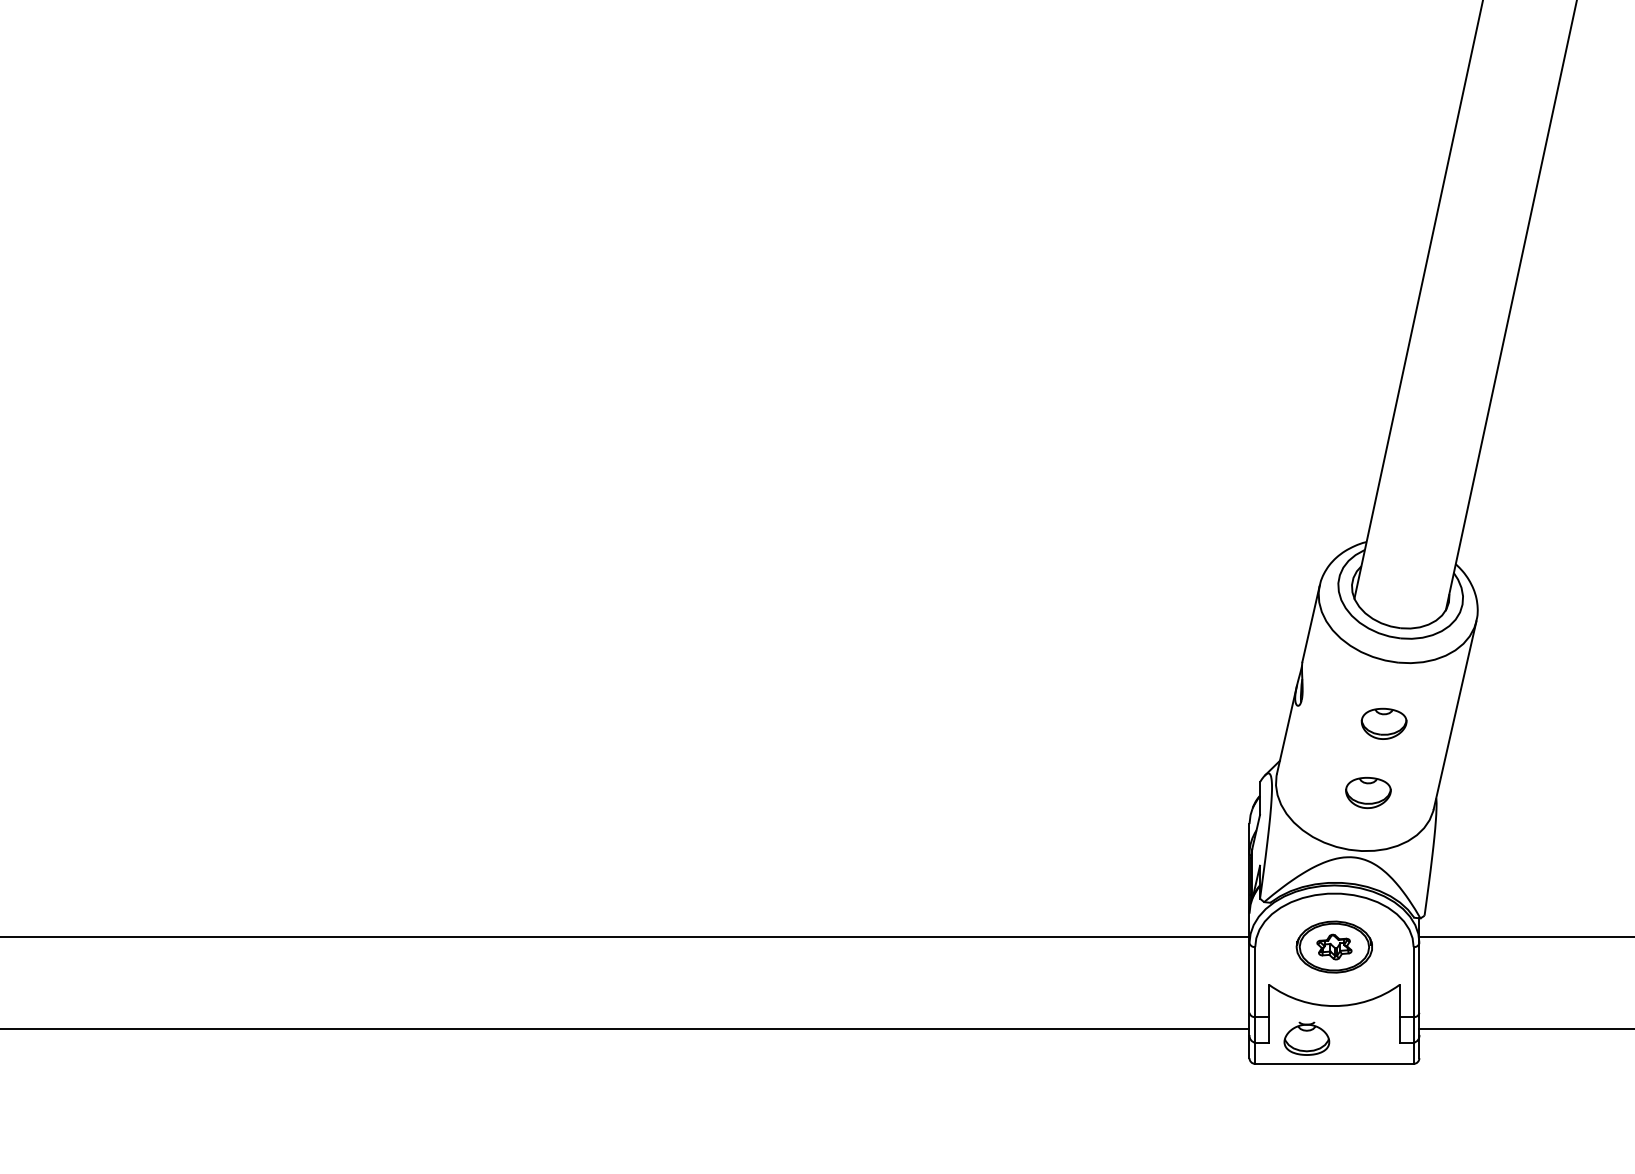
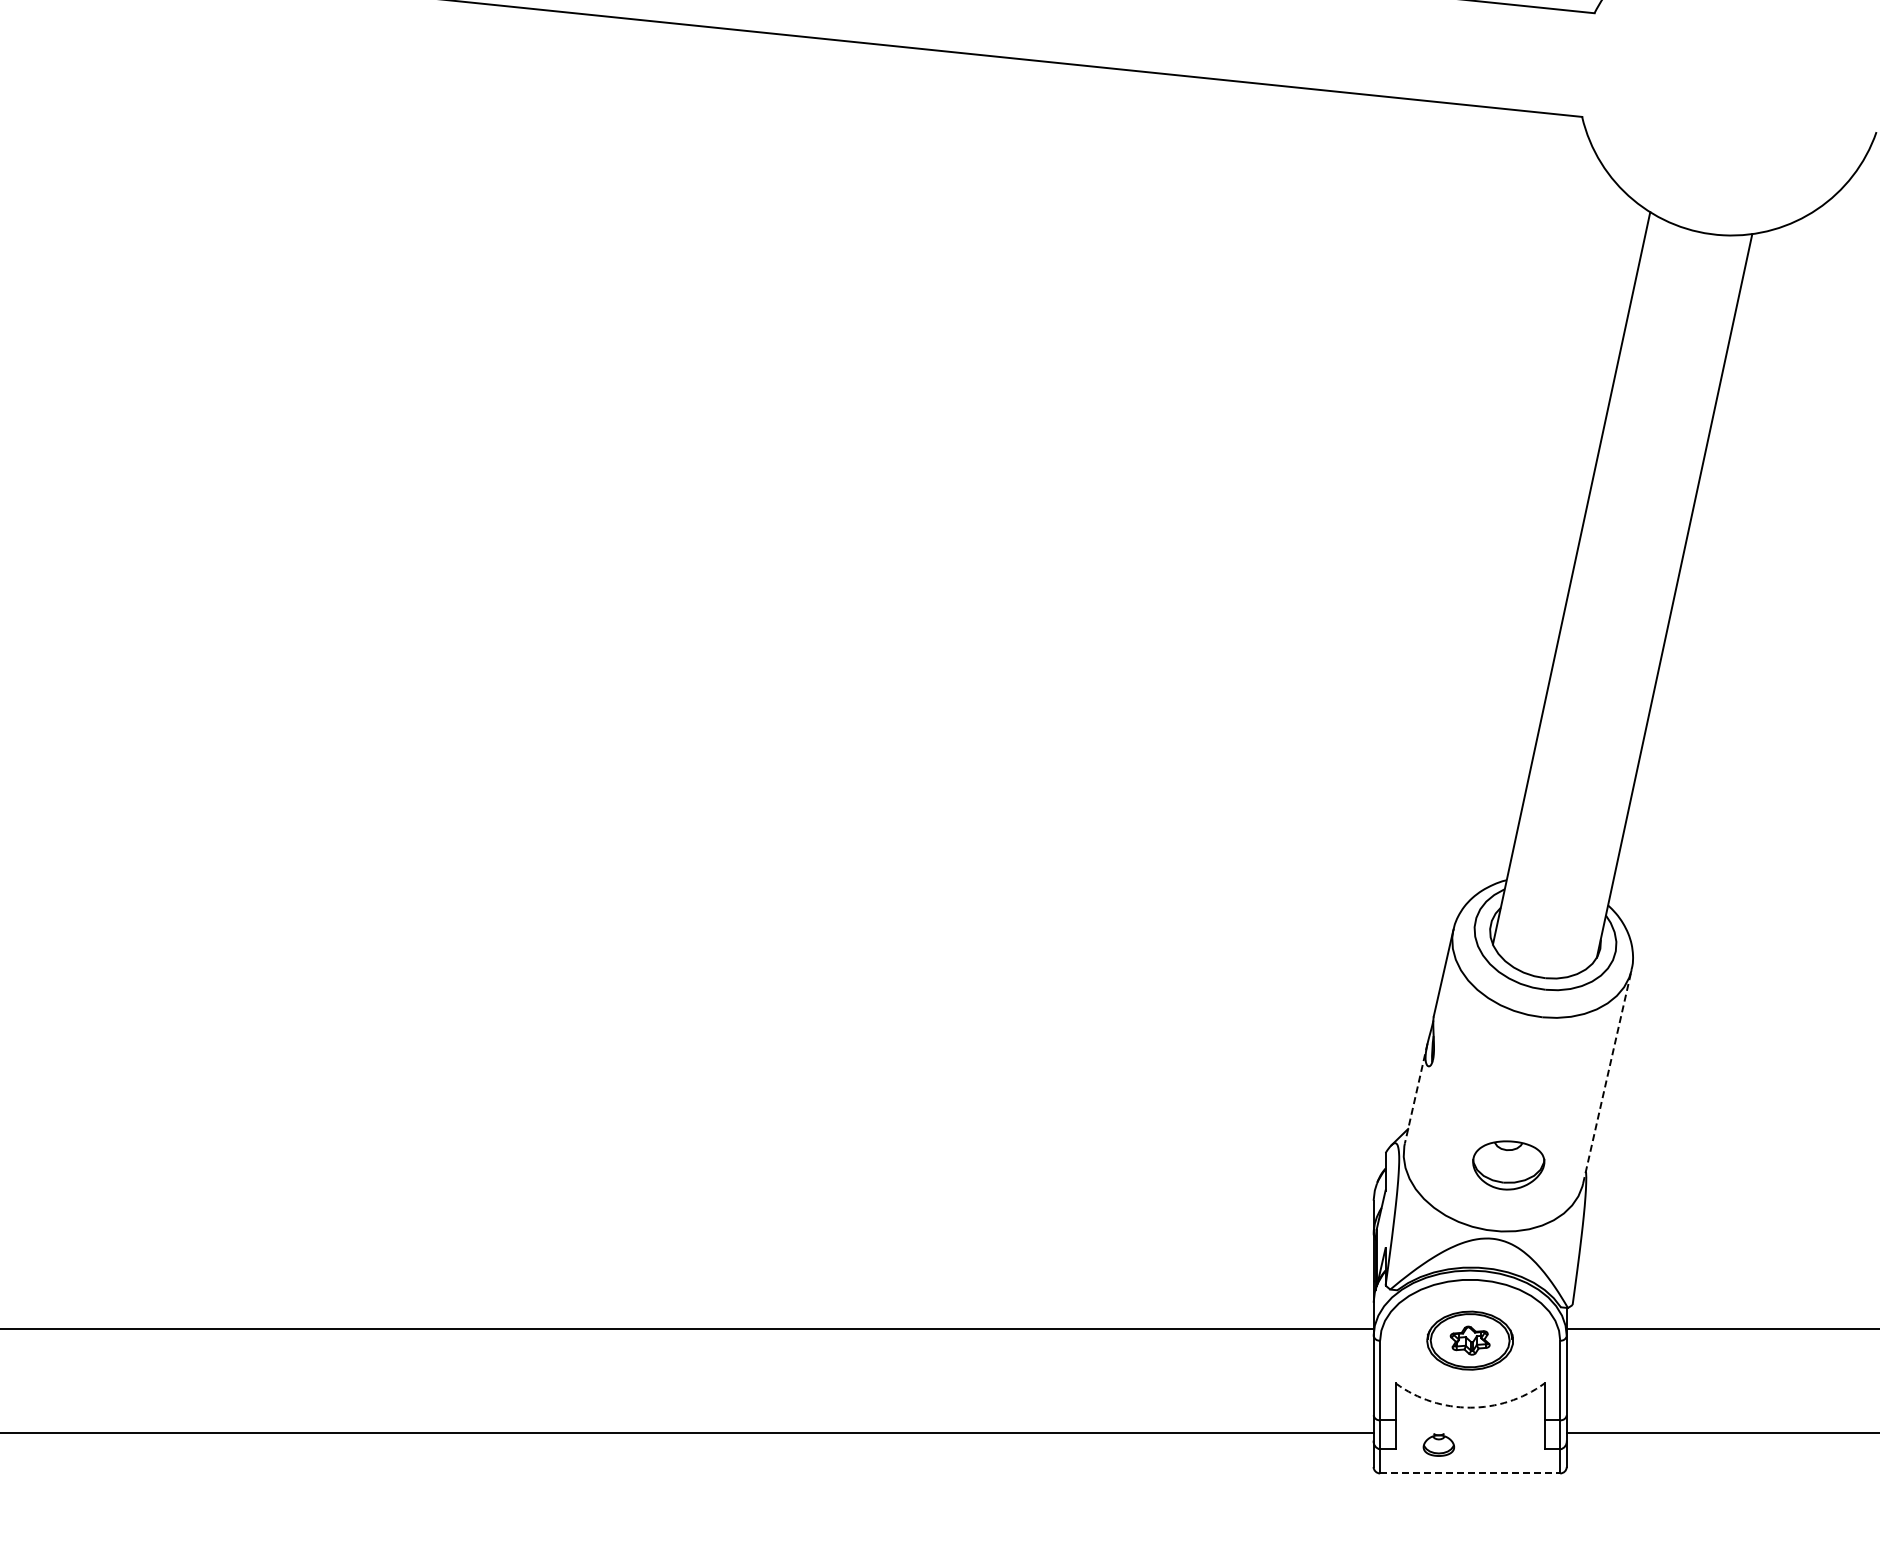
line: (1455, 715) -> (1607, 1077), solid -> dashed
part: (1383, 723) -> (1526, 1086), removed
line: (1287, 729) -> (1416, 1093), solid -> dashed
part: (1368, 793) -> (1508, 1165), size x1.4
arc: (1334, 1005) -> (1470, 1407), solid -> dashed
part: (1306, 1038) -> (1438, 1444), size x0.6
line: (1334, 1063) -> (1470, 1473), solid -> dashed

